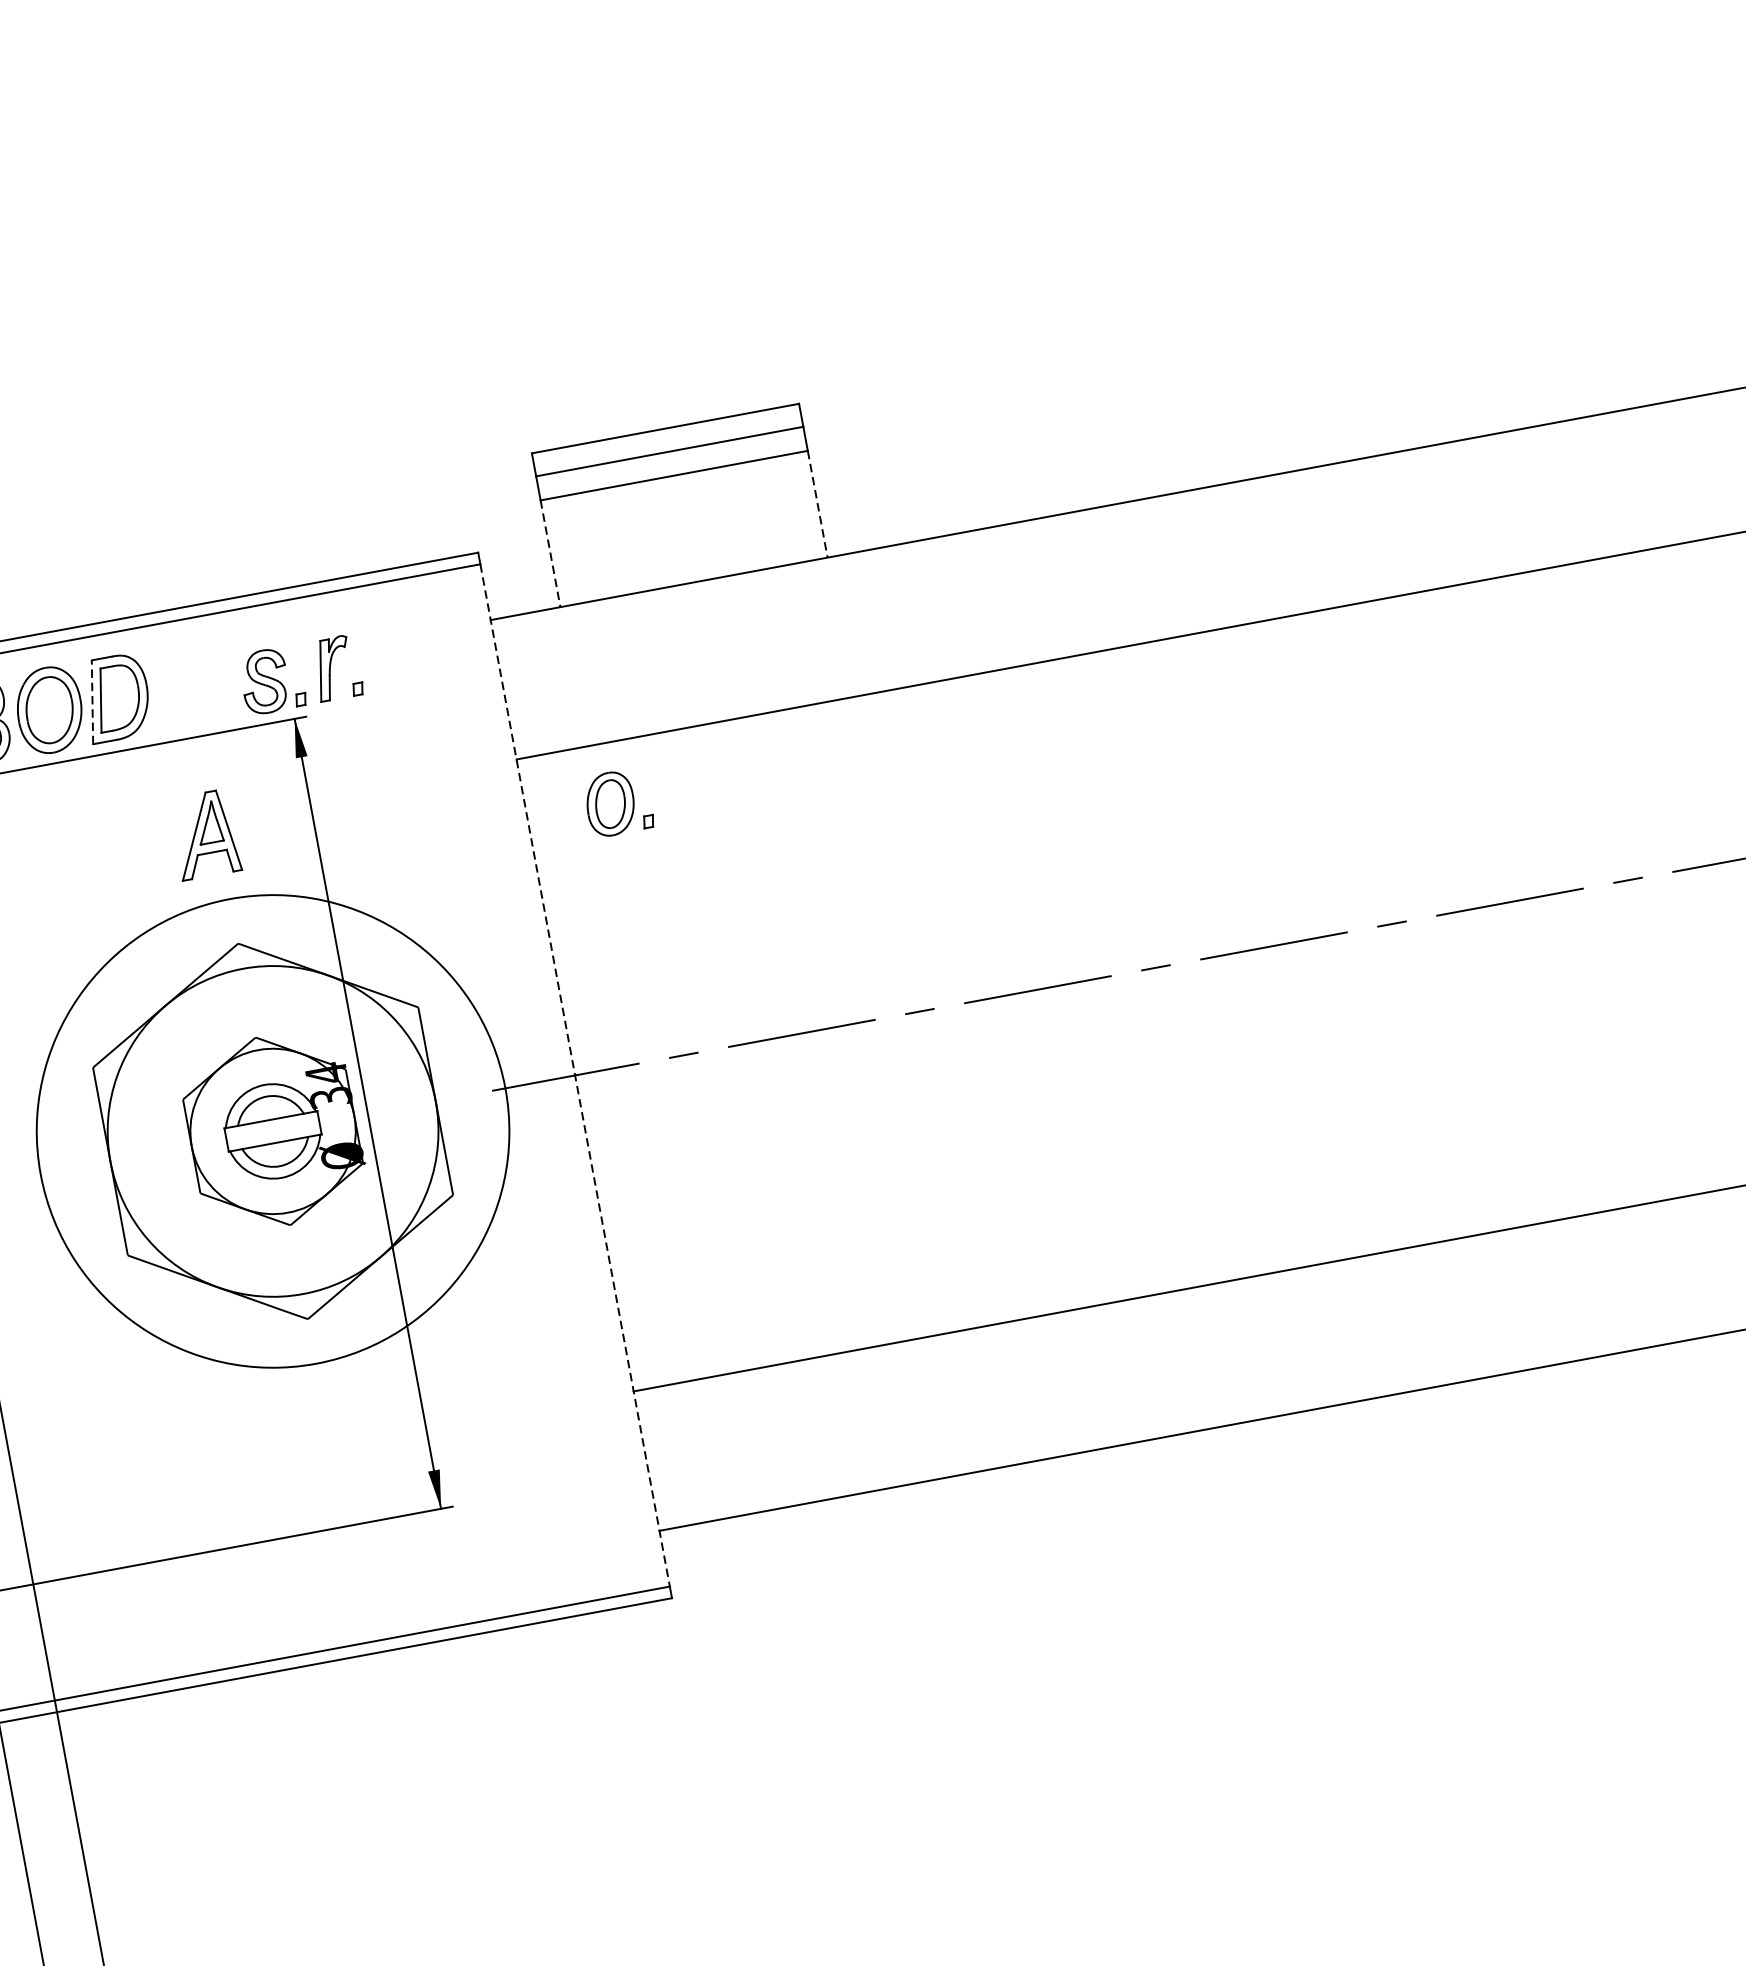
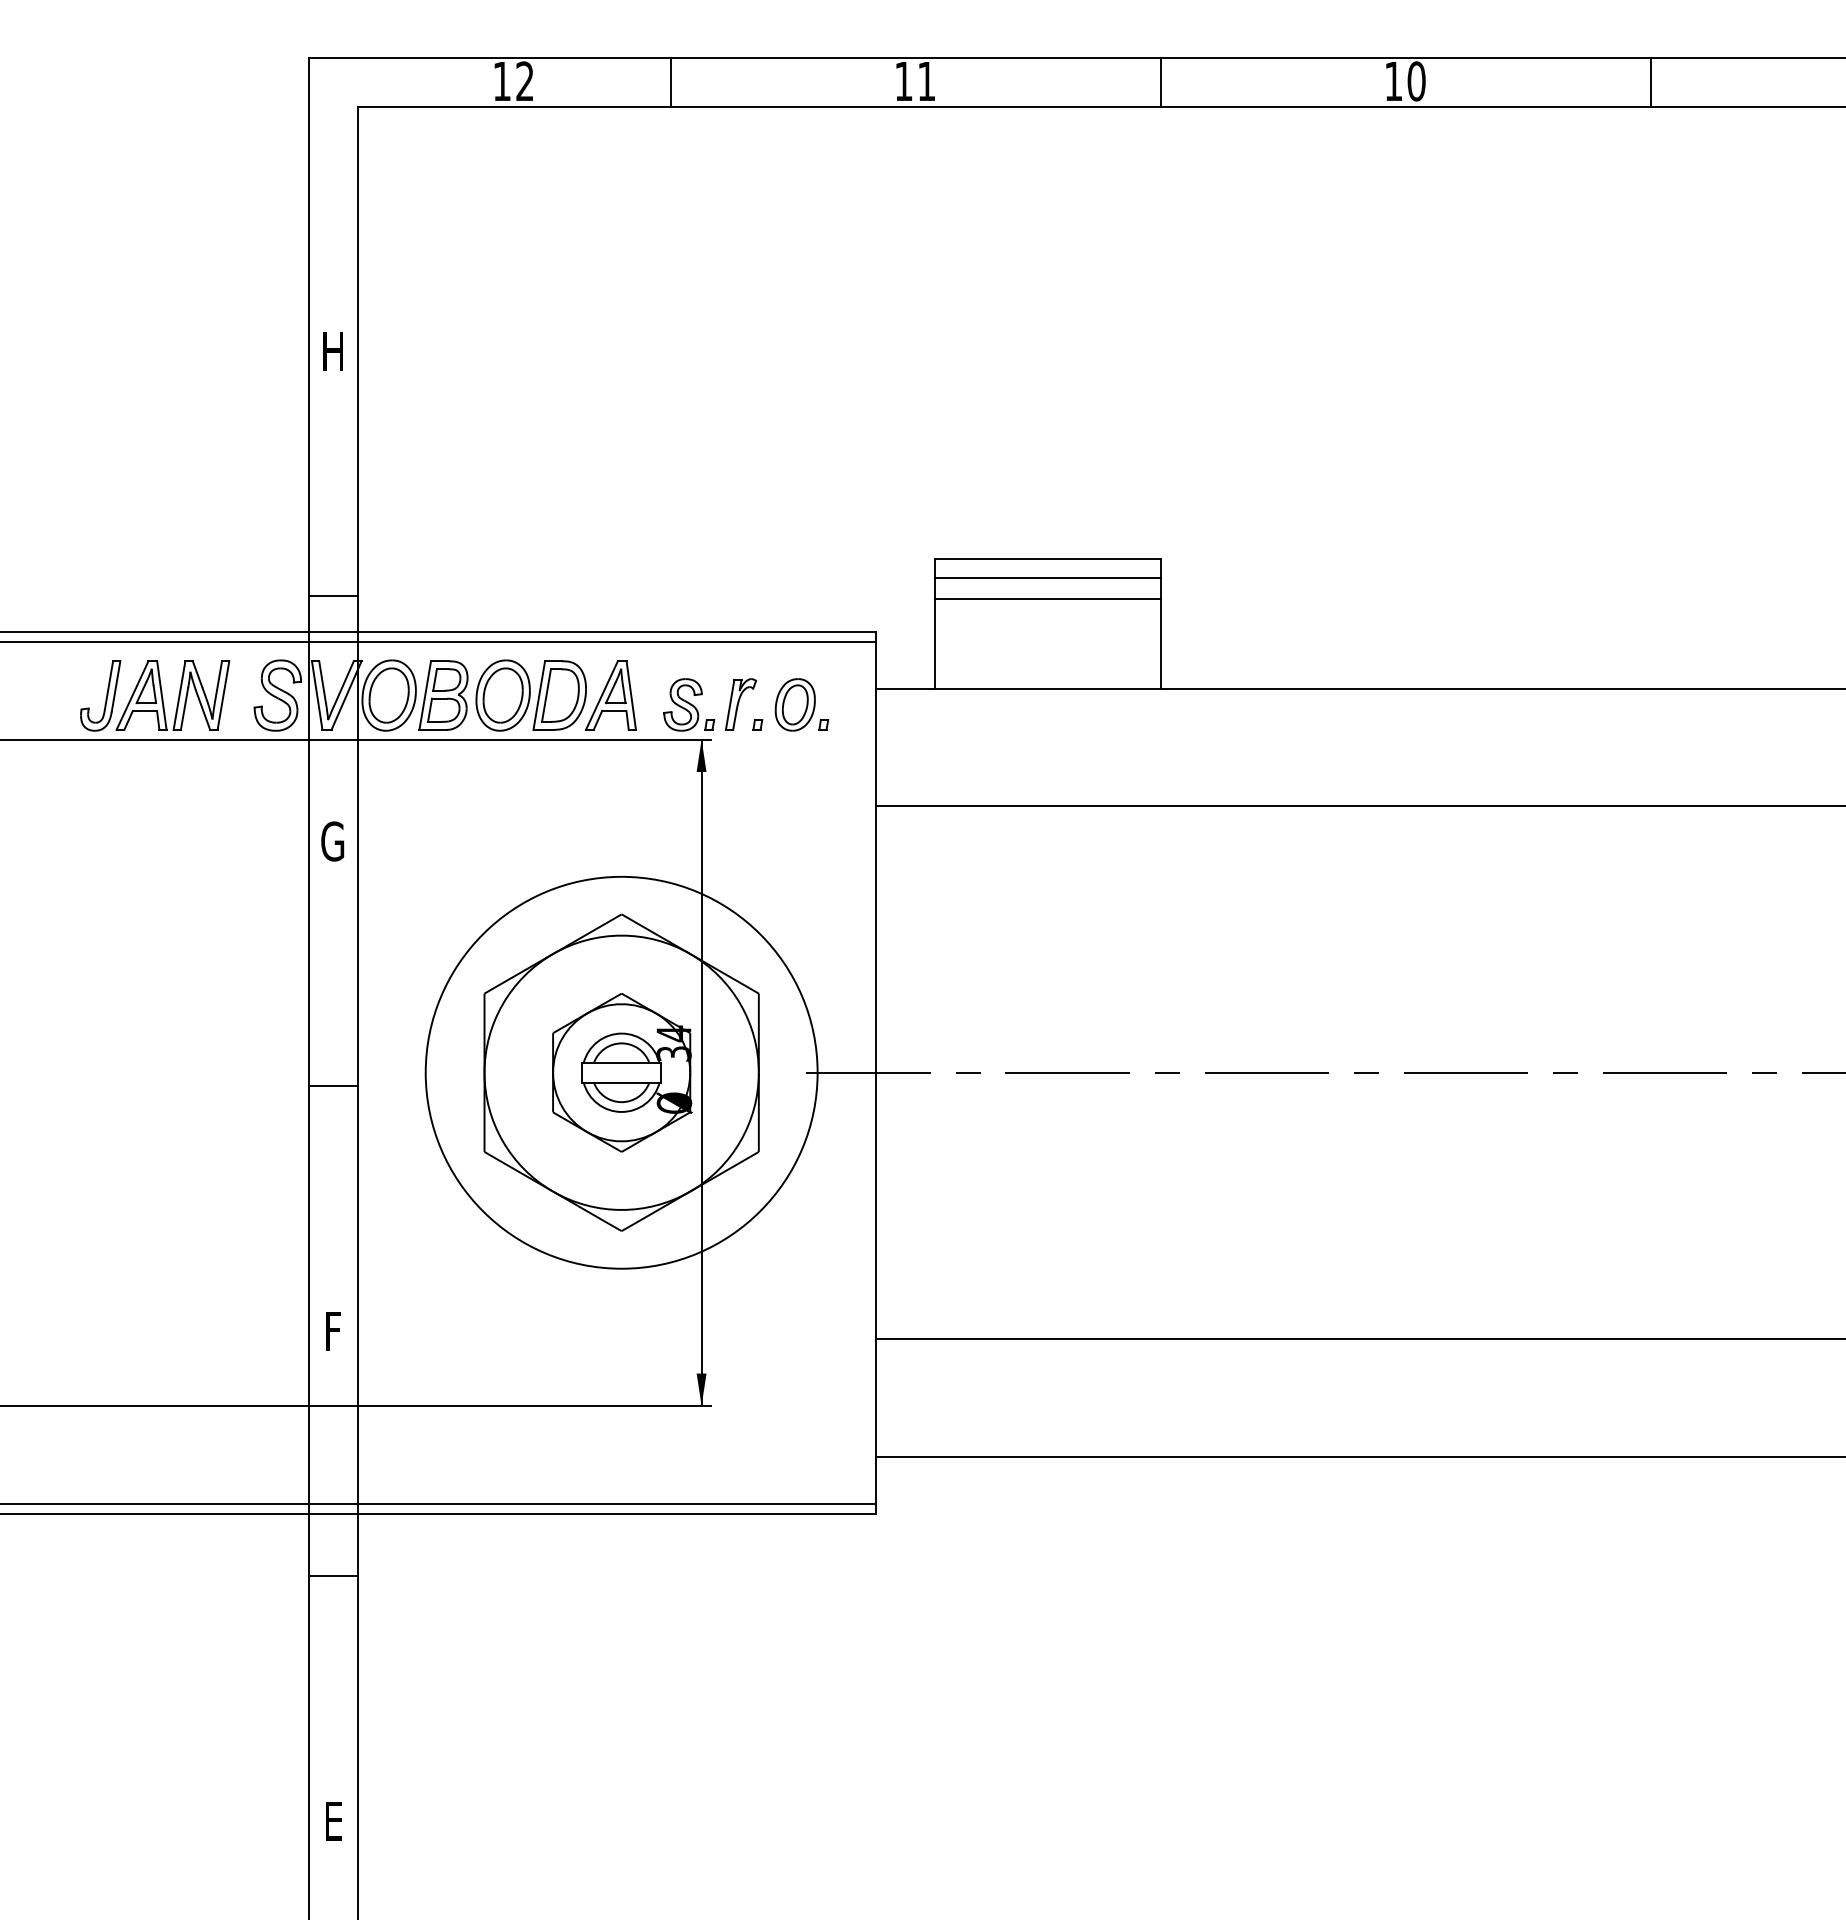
line: (817, 505) -> (1160, 644), dashed -> solid
line: (551, 554) -> (935, 644), dashed -> solid
line: (92, 702) -> (539, 695), dashed -> solid
part: (617, 802) -> (801, 704), moved
part: (204, 834) -> (610, 695), moved
line: (575, 1076) -> (876, 1073), dashed -> solid
line: (40, 1792) -> (332, 1576), added

